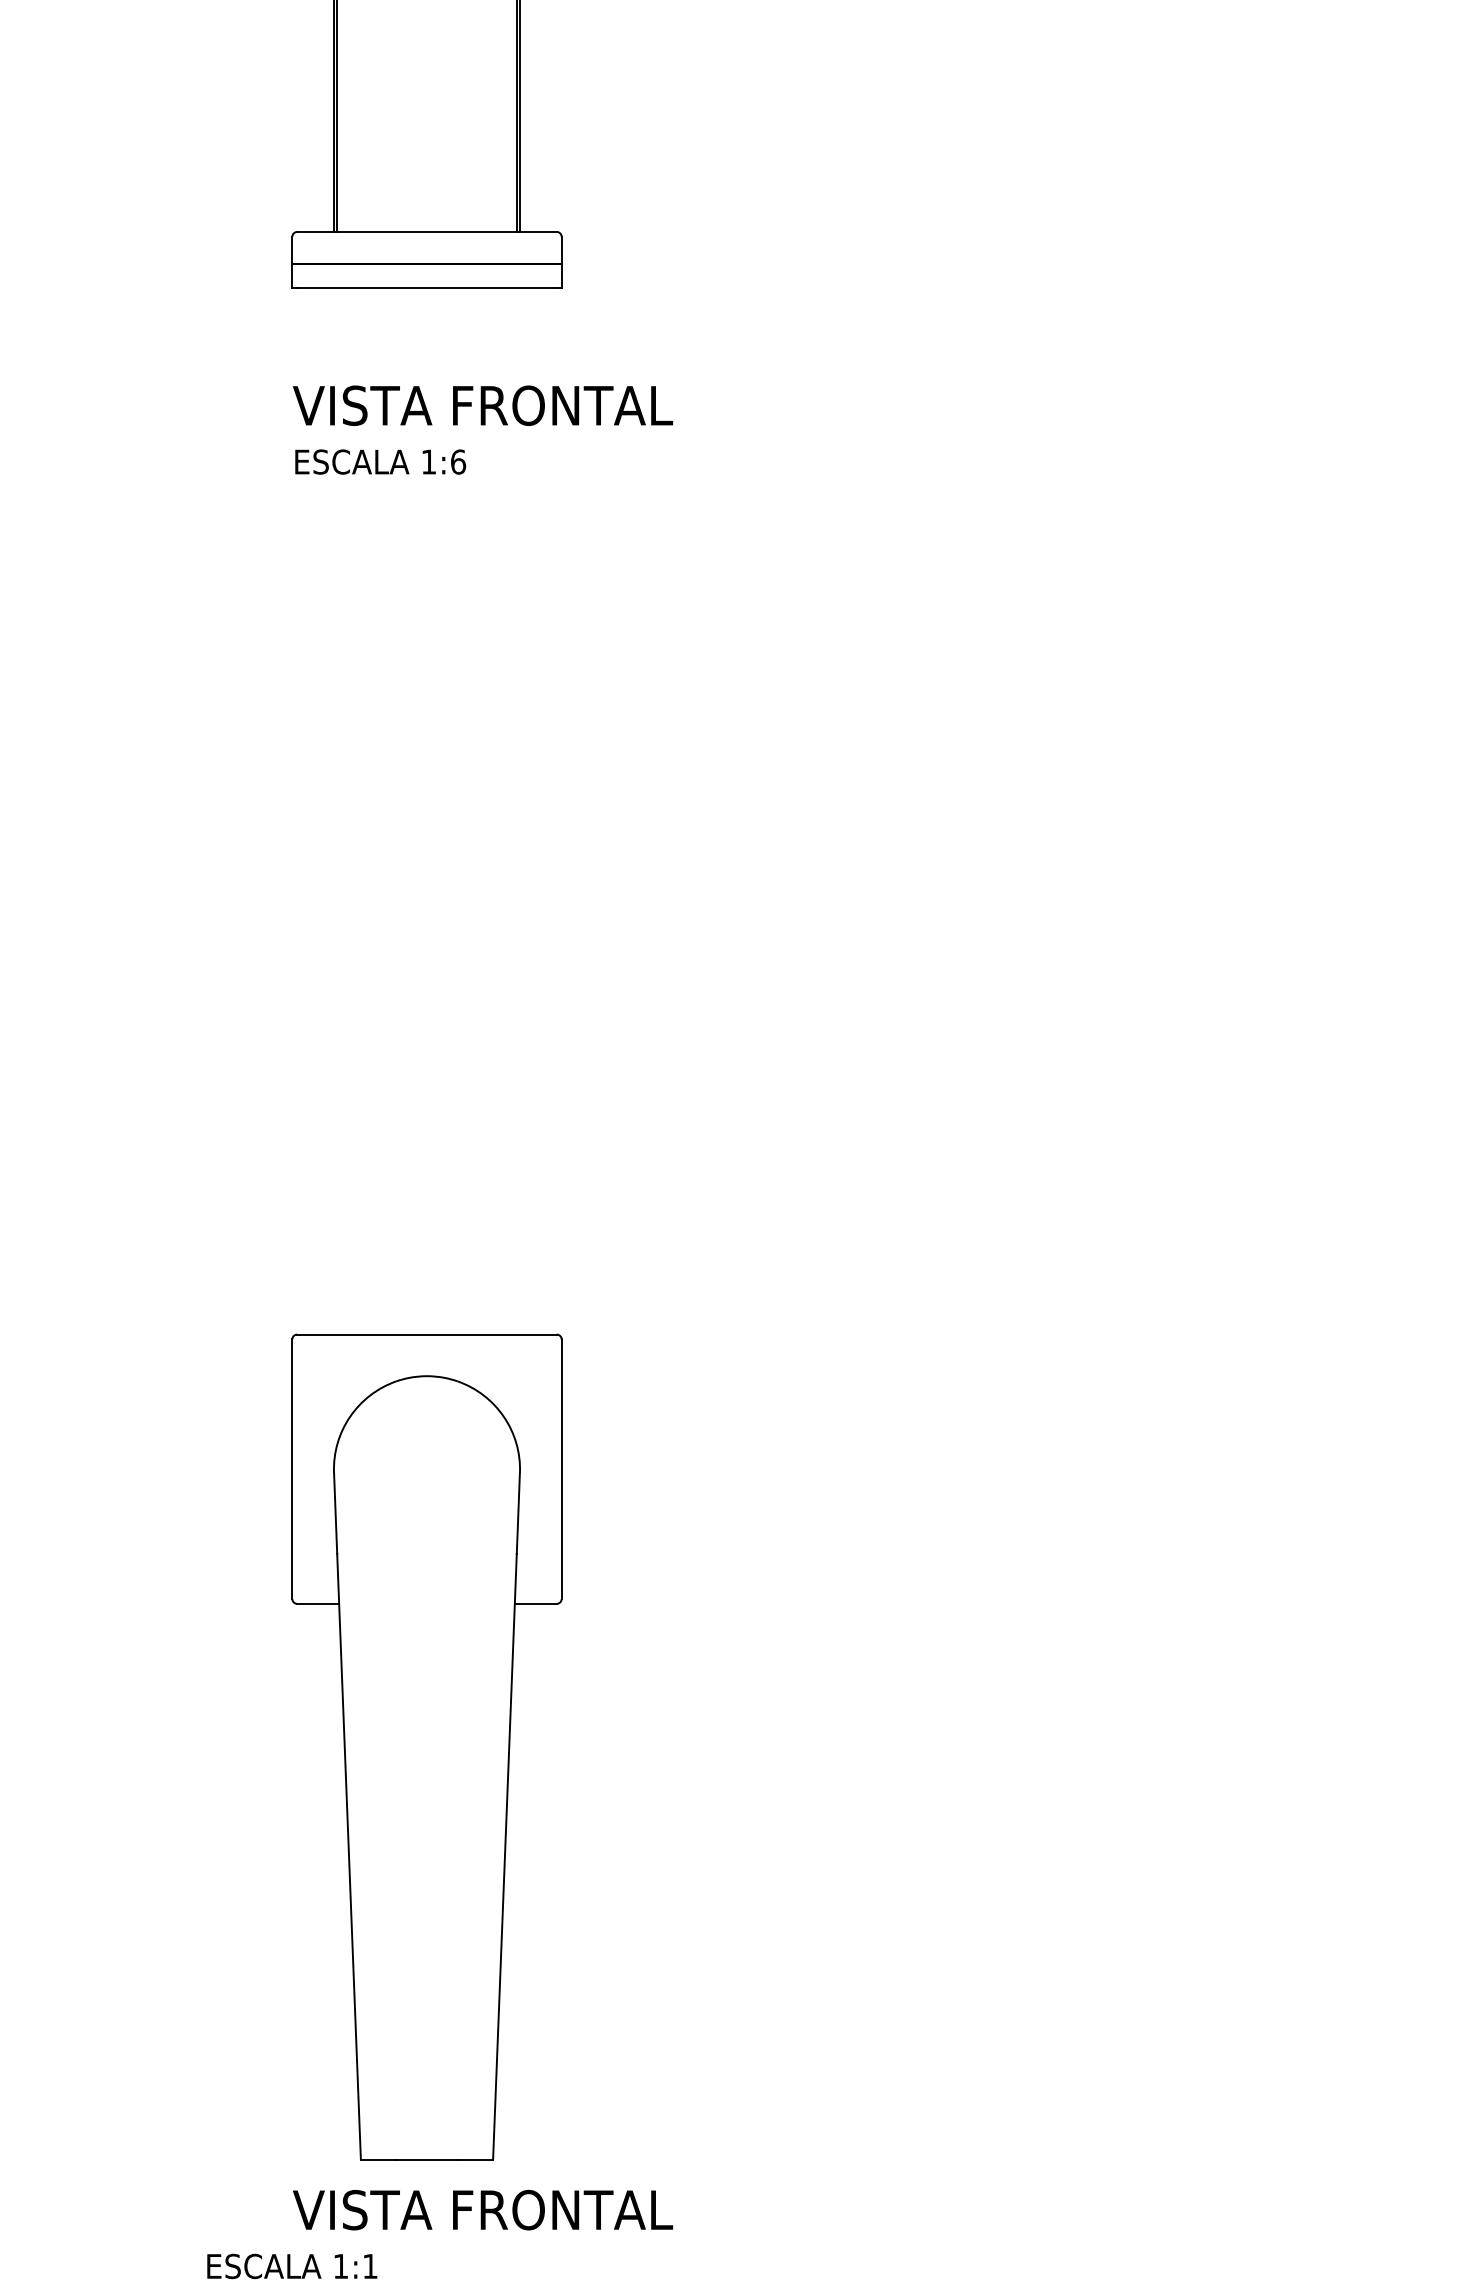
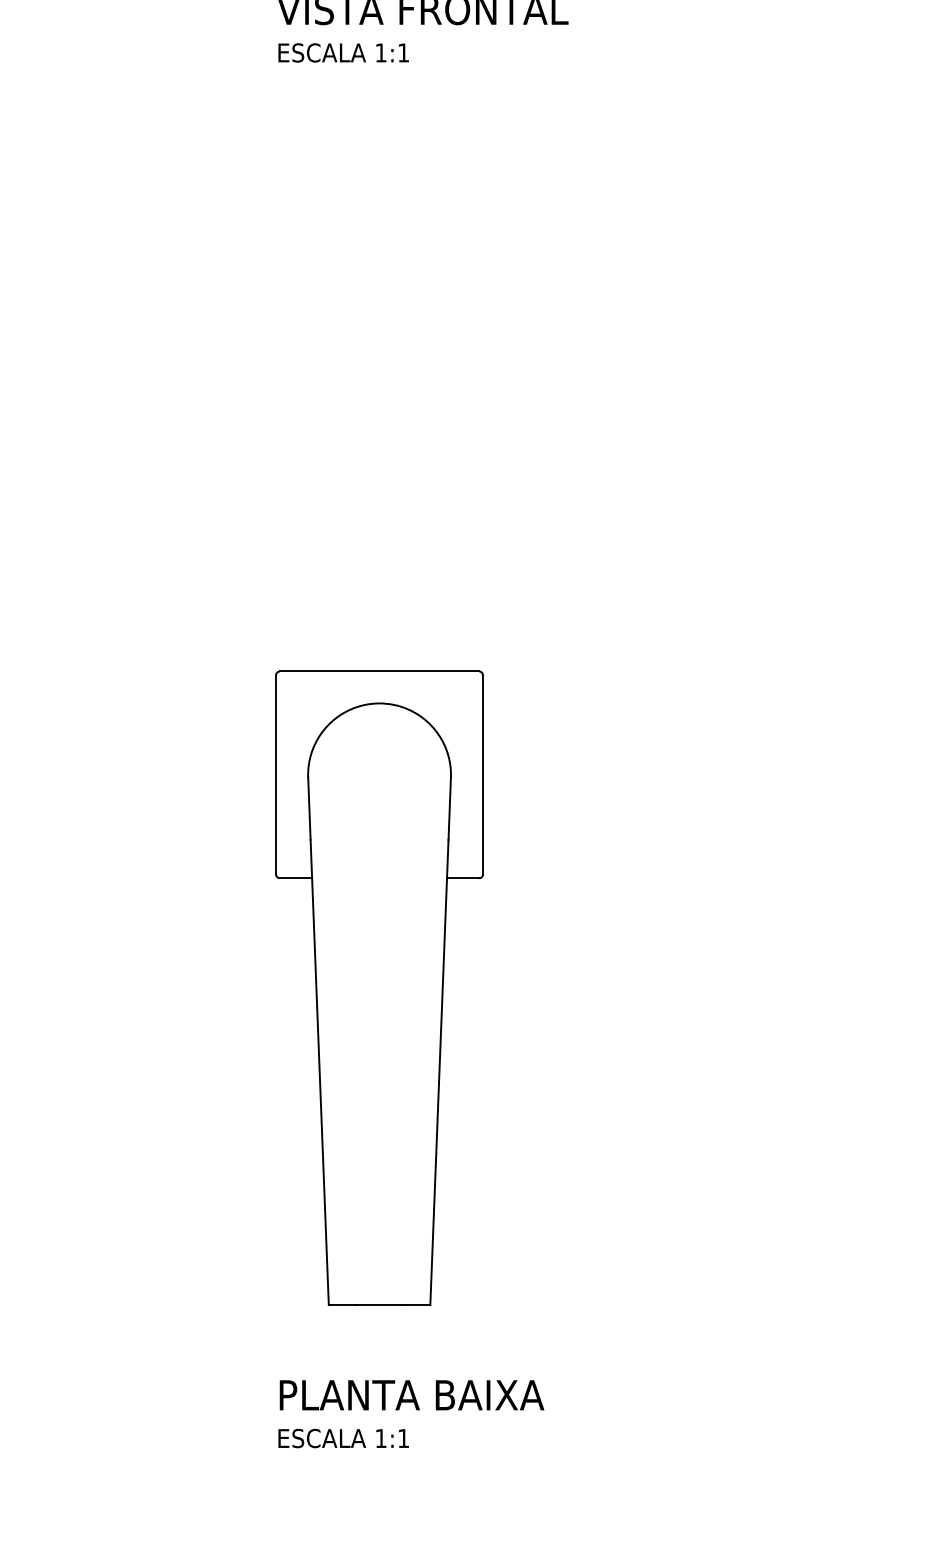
text: (458, 461) -> (403, 52), 1:6 -> 1:1
part: (426, 1746) -> (379, 987), moved
text: (483, 2209) -> (422, 1394), VISTA FRONTAL -> PLANTA BAIXA
text: (292, 2266) -> (343, 1438), moved

